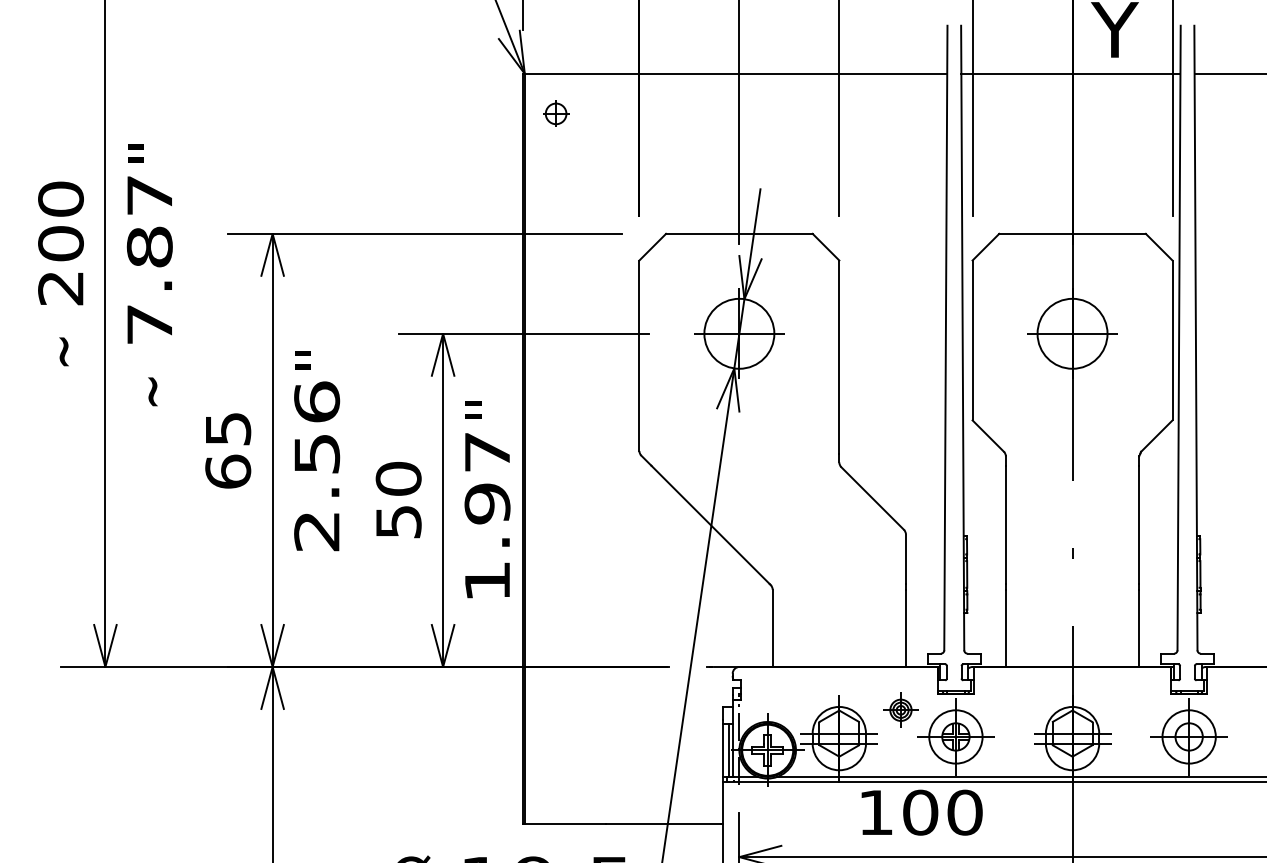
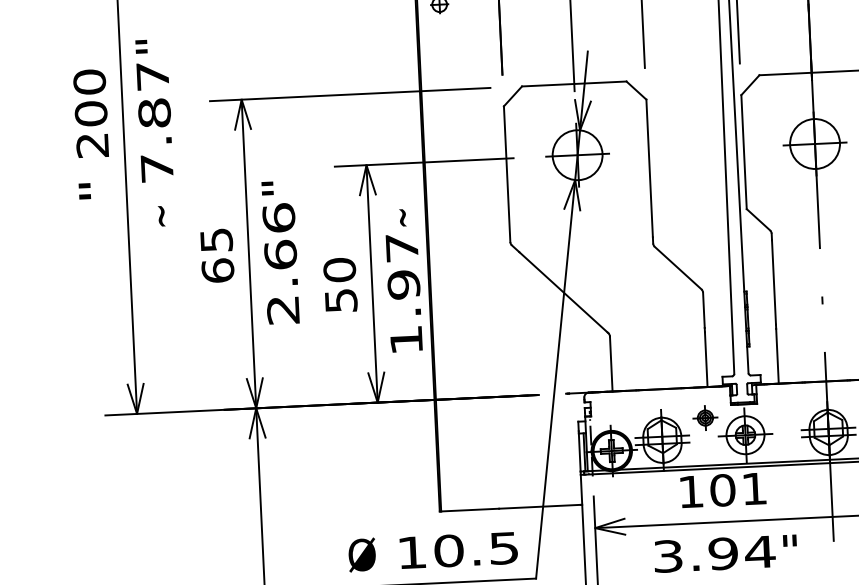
text: (53, 351) -> (89, 190), ~ -> "
text: (480, 409) -> (395, 217), " -> ~
text: (317, 453) -> (281, 254), 2.56 -> 2.66
text: (964, 812) -> (754, 488), 100 -> 101

